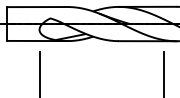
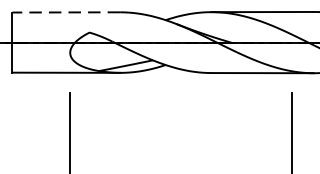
line: (36, 7) -> (64, 13), solid -> dashed

